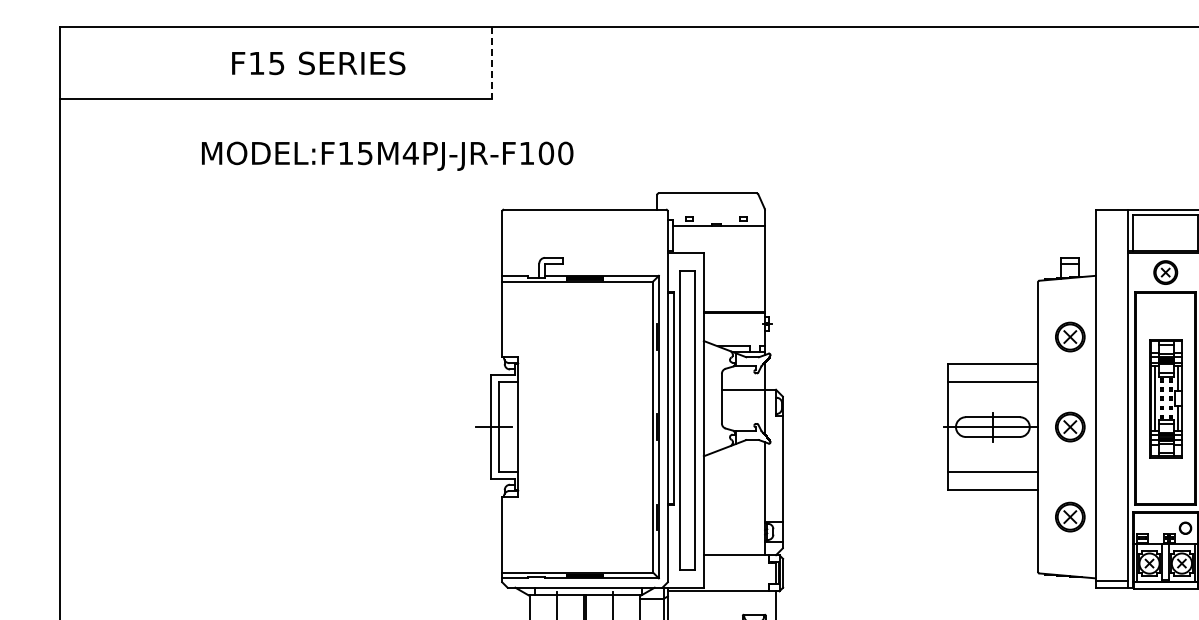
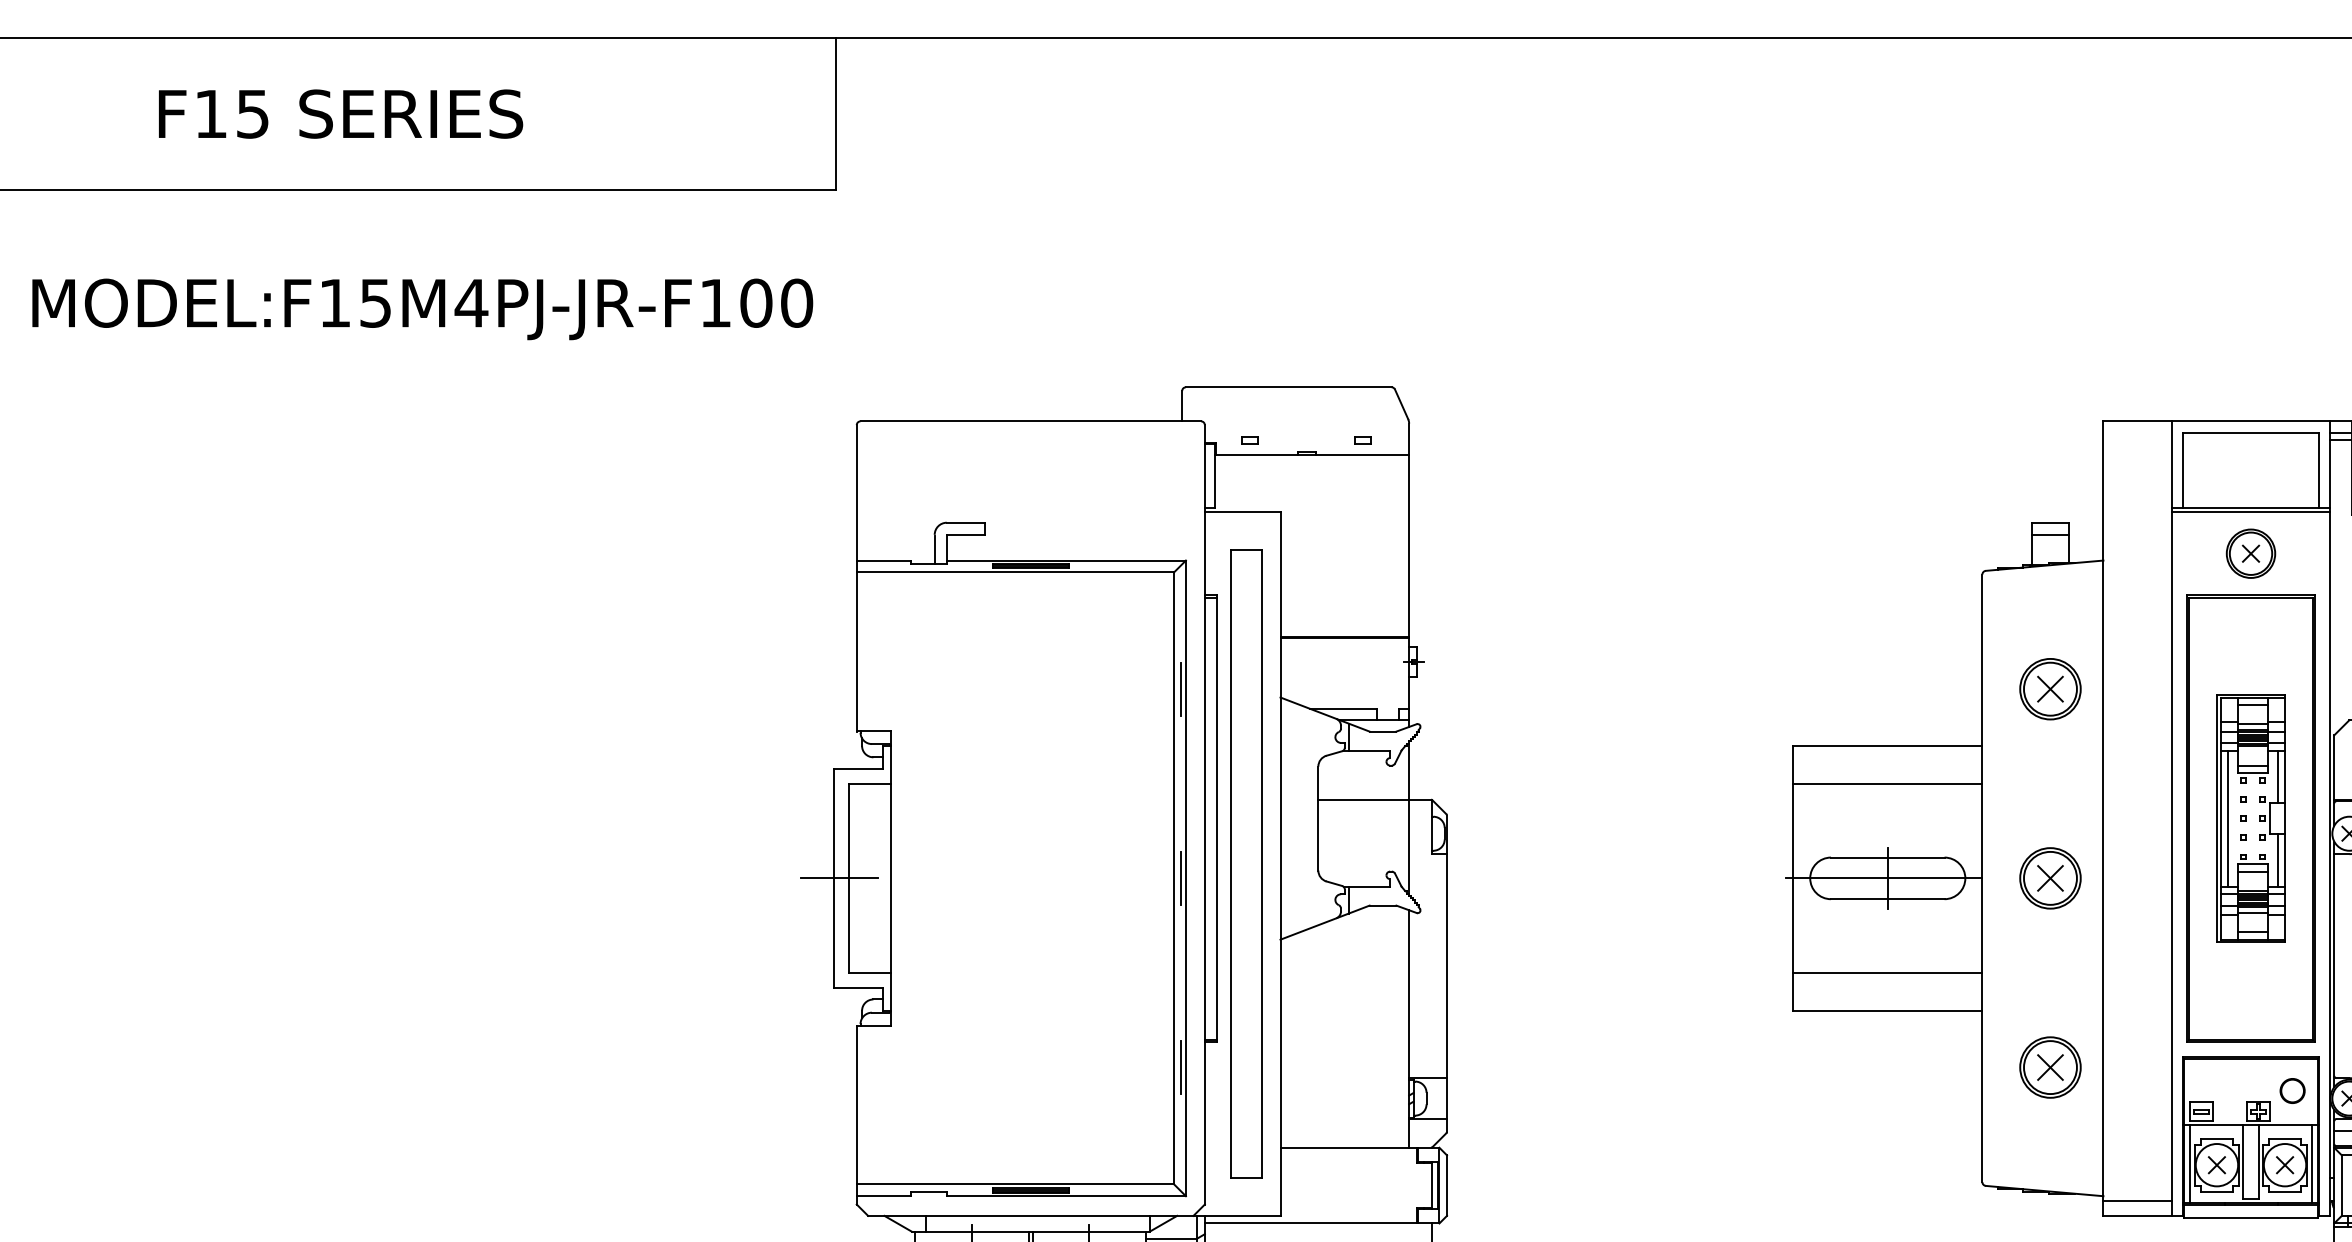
text: (318, 63) -> (340, 114), moved
line: (492, 63) -> (836, 114), dashed -> solid
text: (387, 155) -> (422, 307), moved

